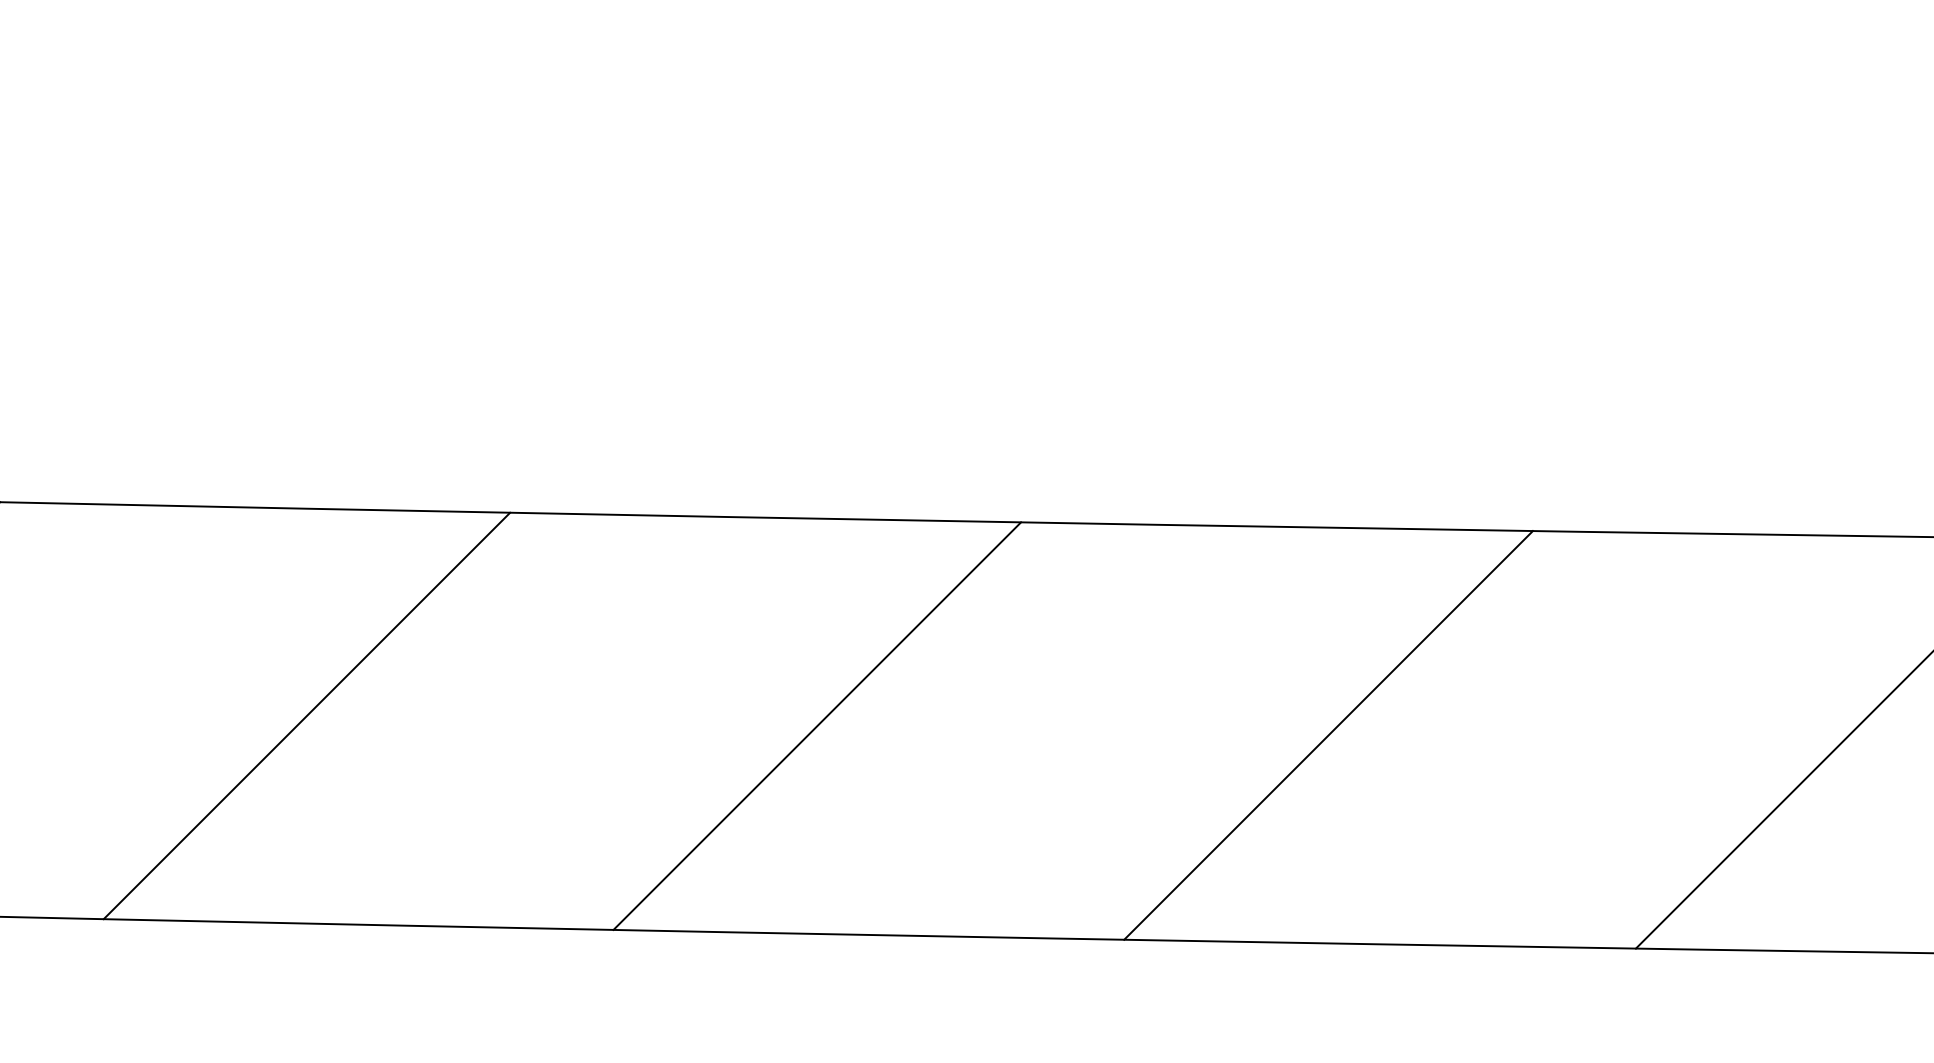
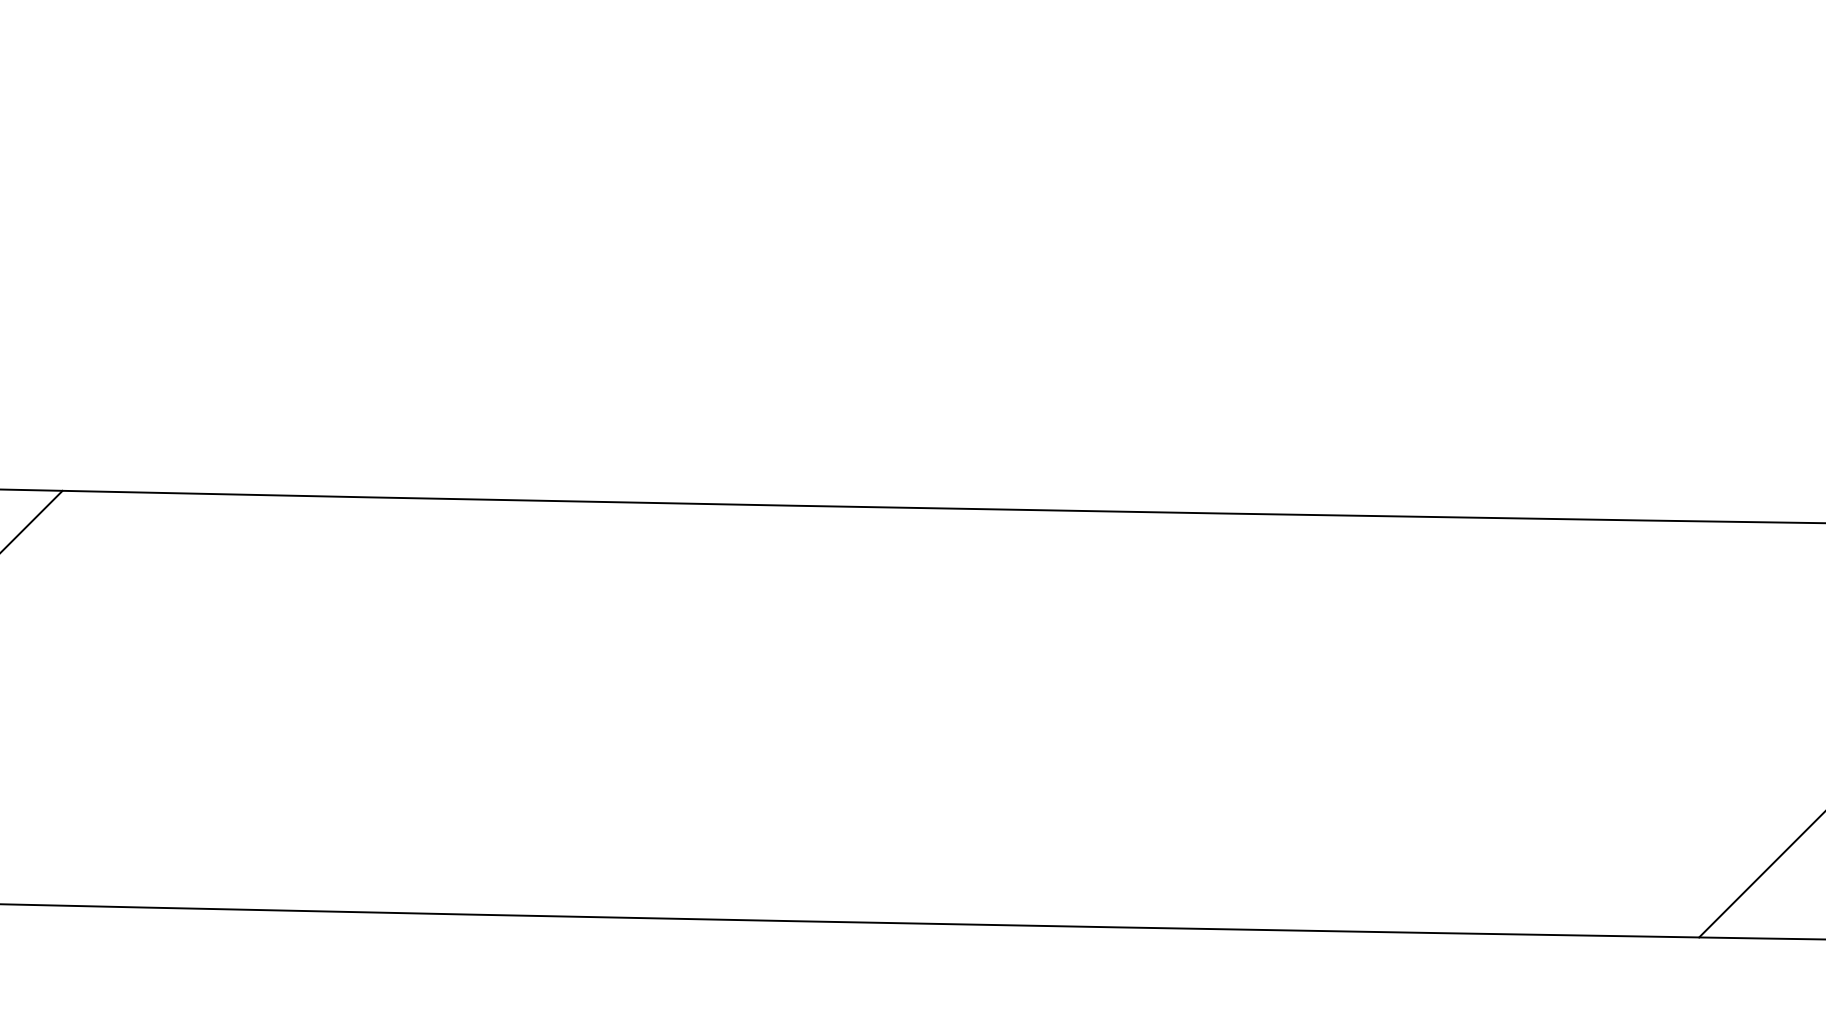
line: (306, 715) -> (369, 704), removed
line: (817, 725) -> (880, 714), removed
line: (1328, 735) -> (1391, 724), removed

